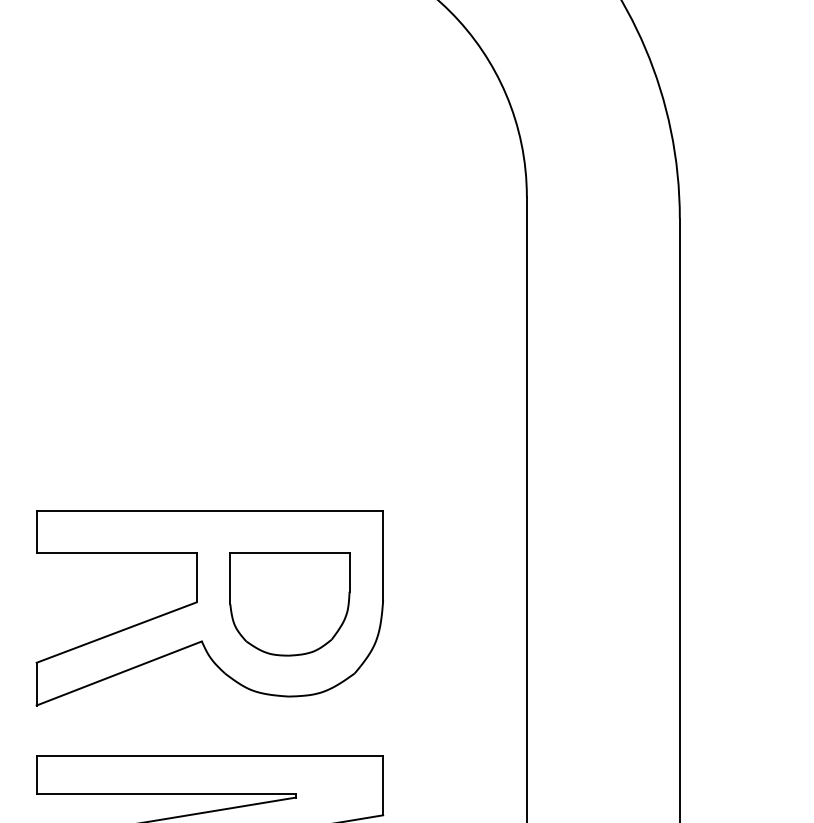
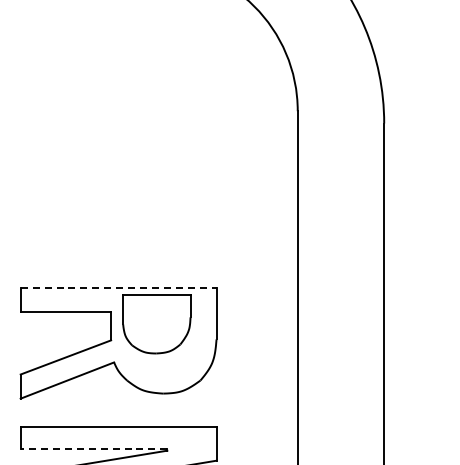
line: (209, 510) -> (118, 288), solid -> dashed
part: (289, 604) -> (156, 324), moved
line: (165, 793) -> (93, 448), solid -> dashed

